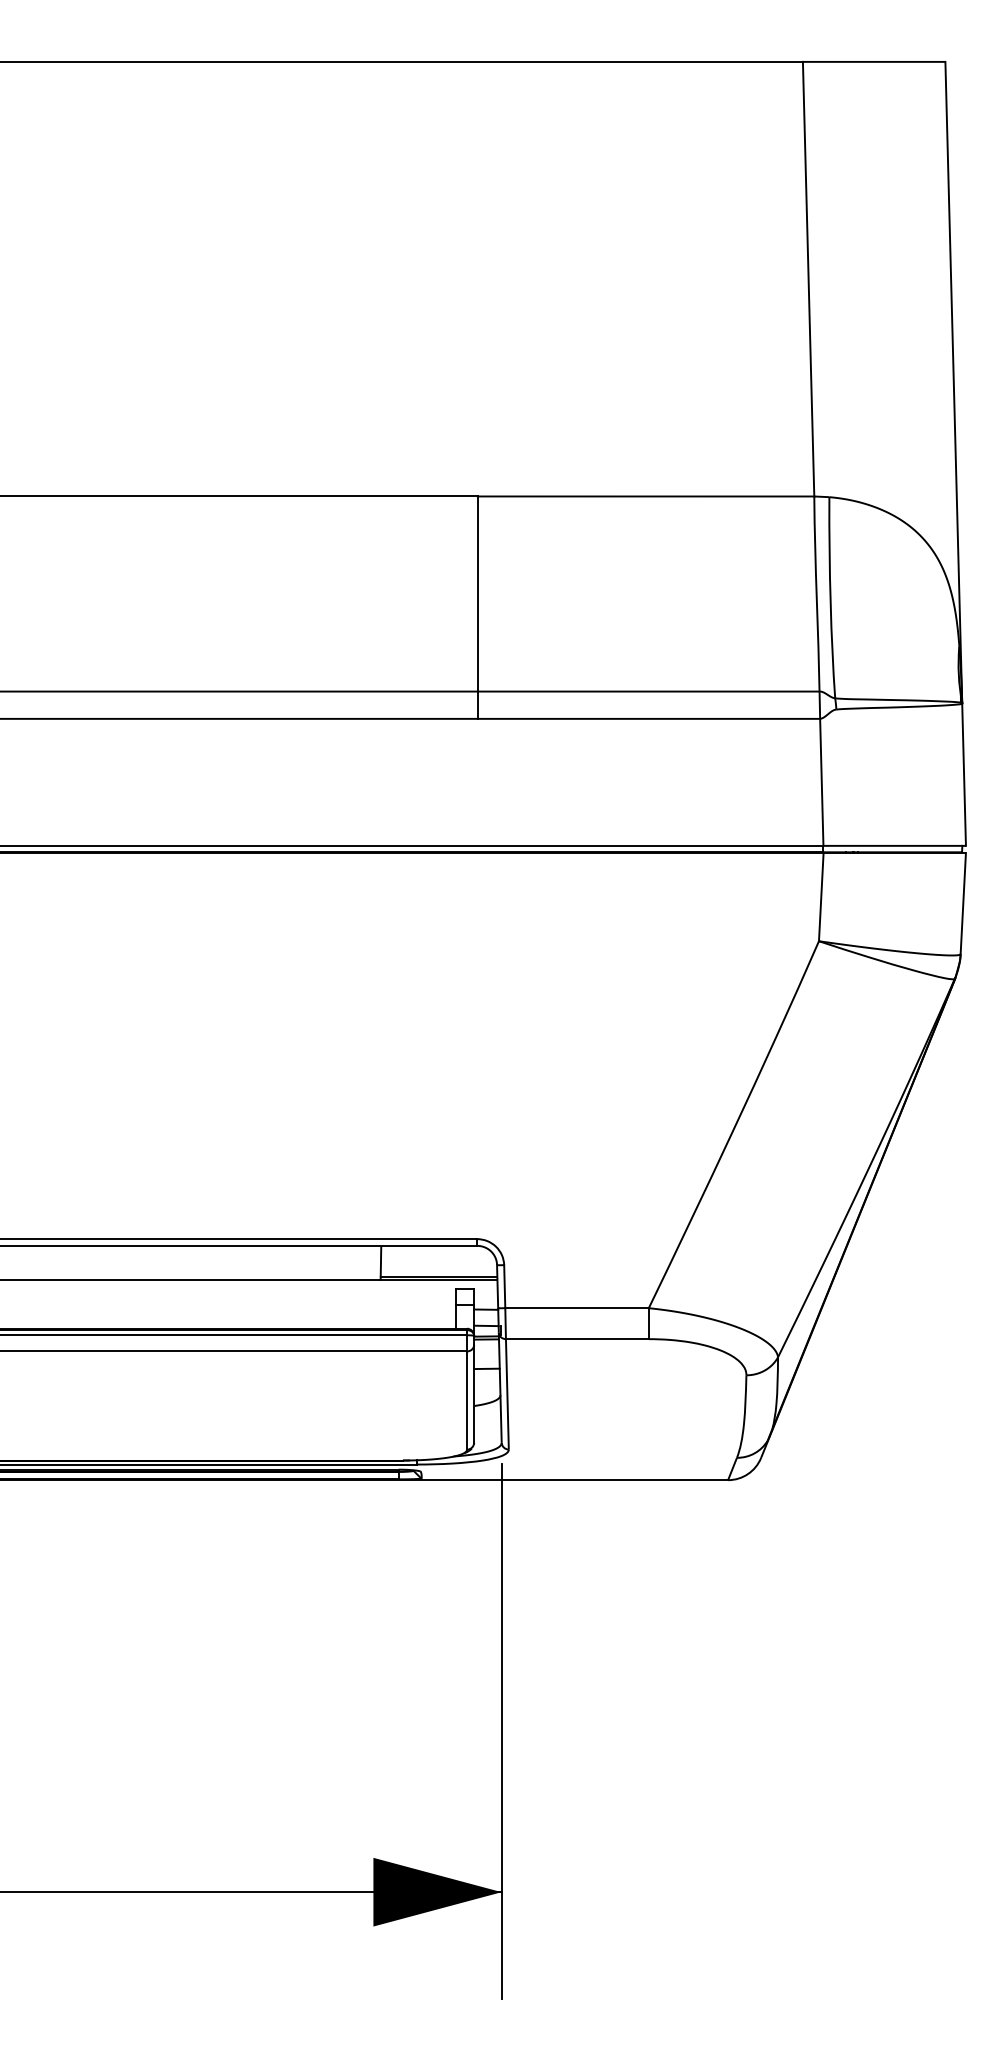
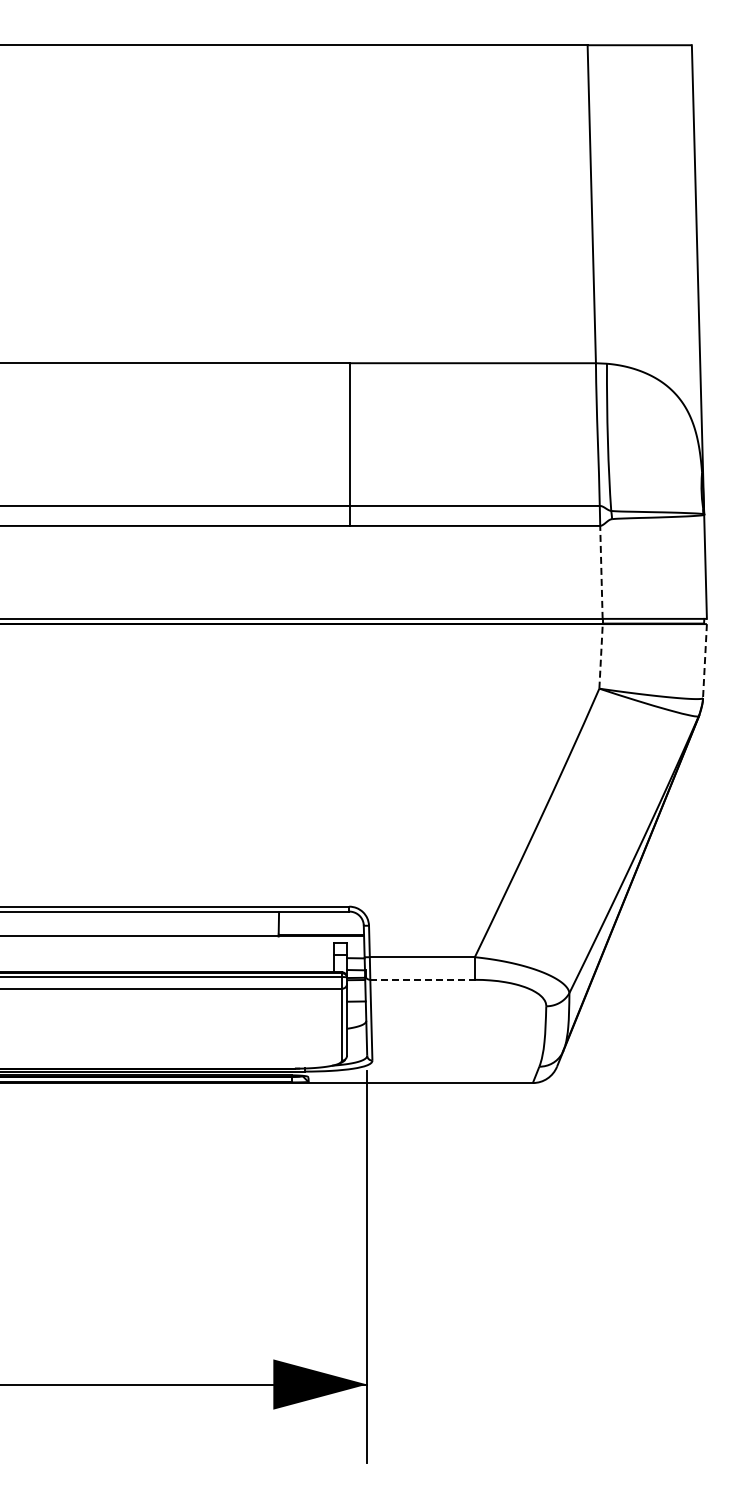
line: (821, 781) -> (601, 571), solid -> dashed
line: (821, 895) -> (601, 655), solid -> dashed
line: (962, 904) -> (704, 661), solid -> dashed
line: (578, 1338) -> (423, 979), solid -> dashed

